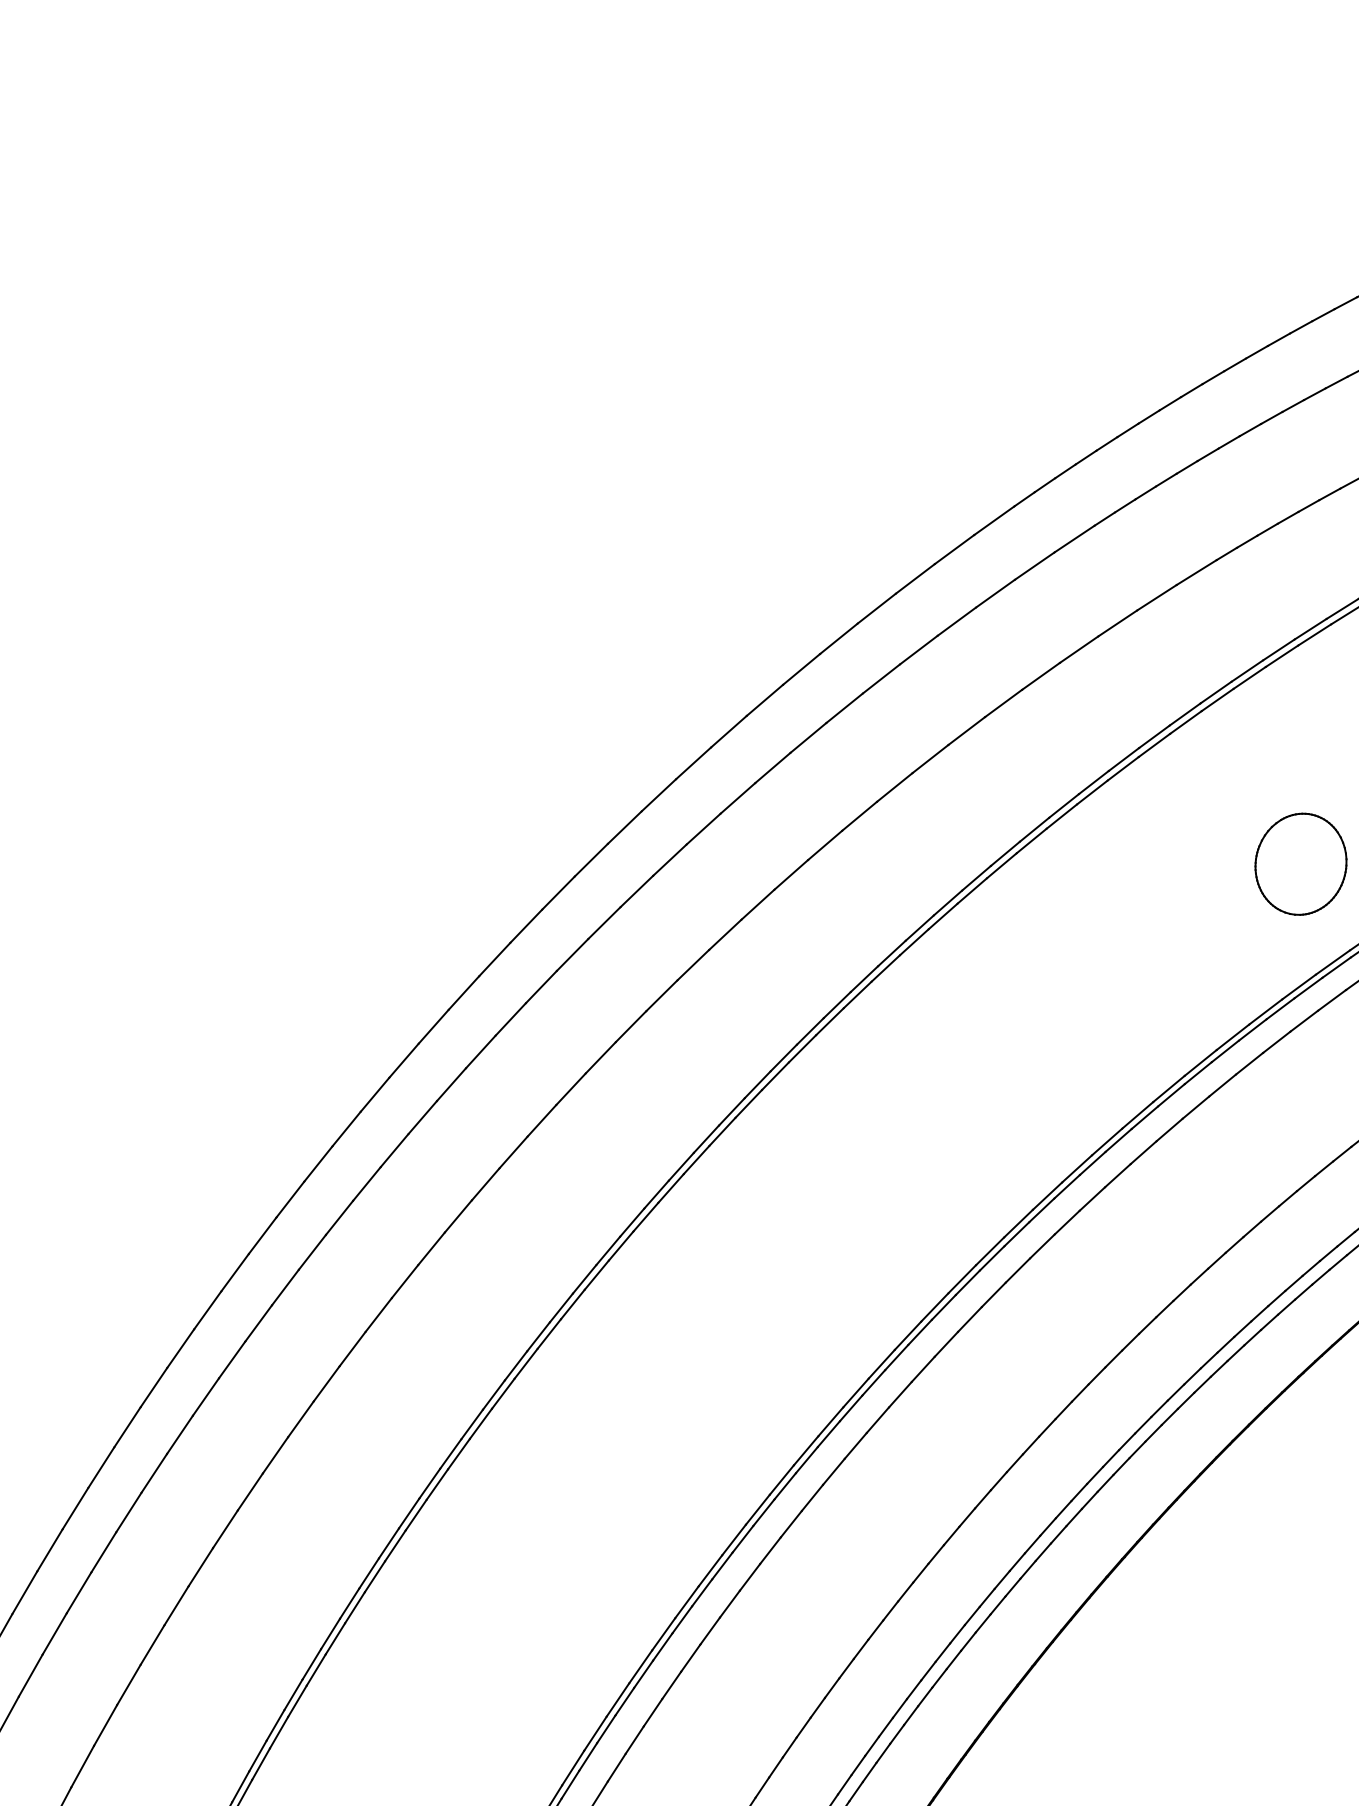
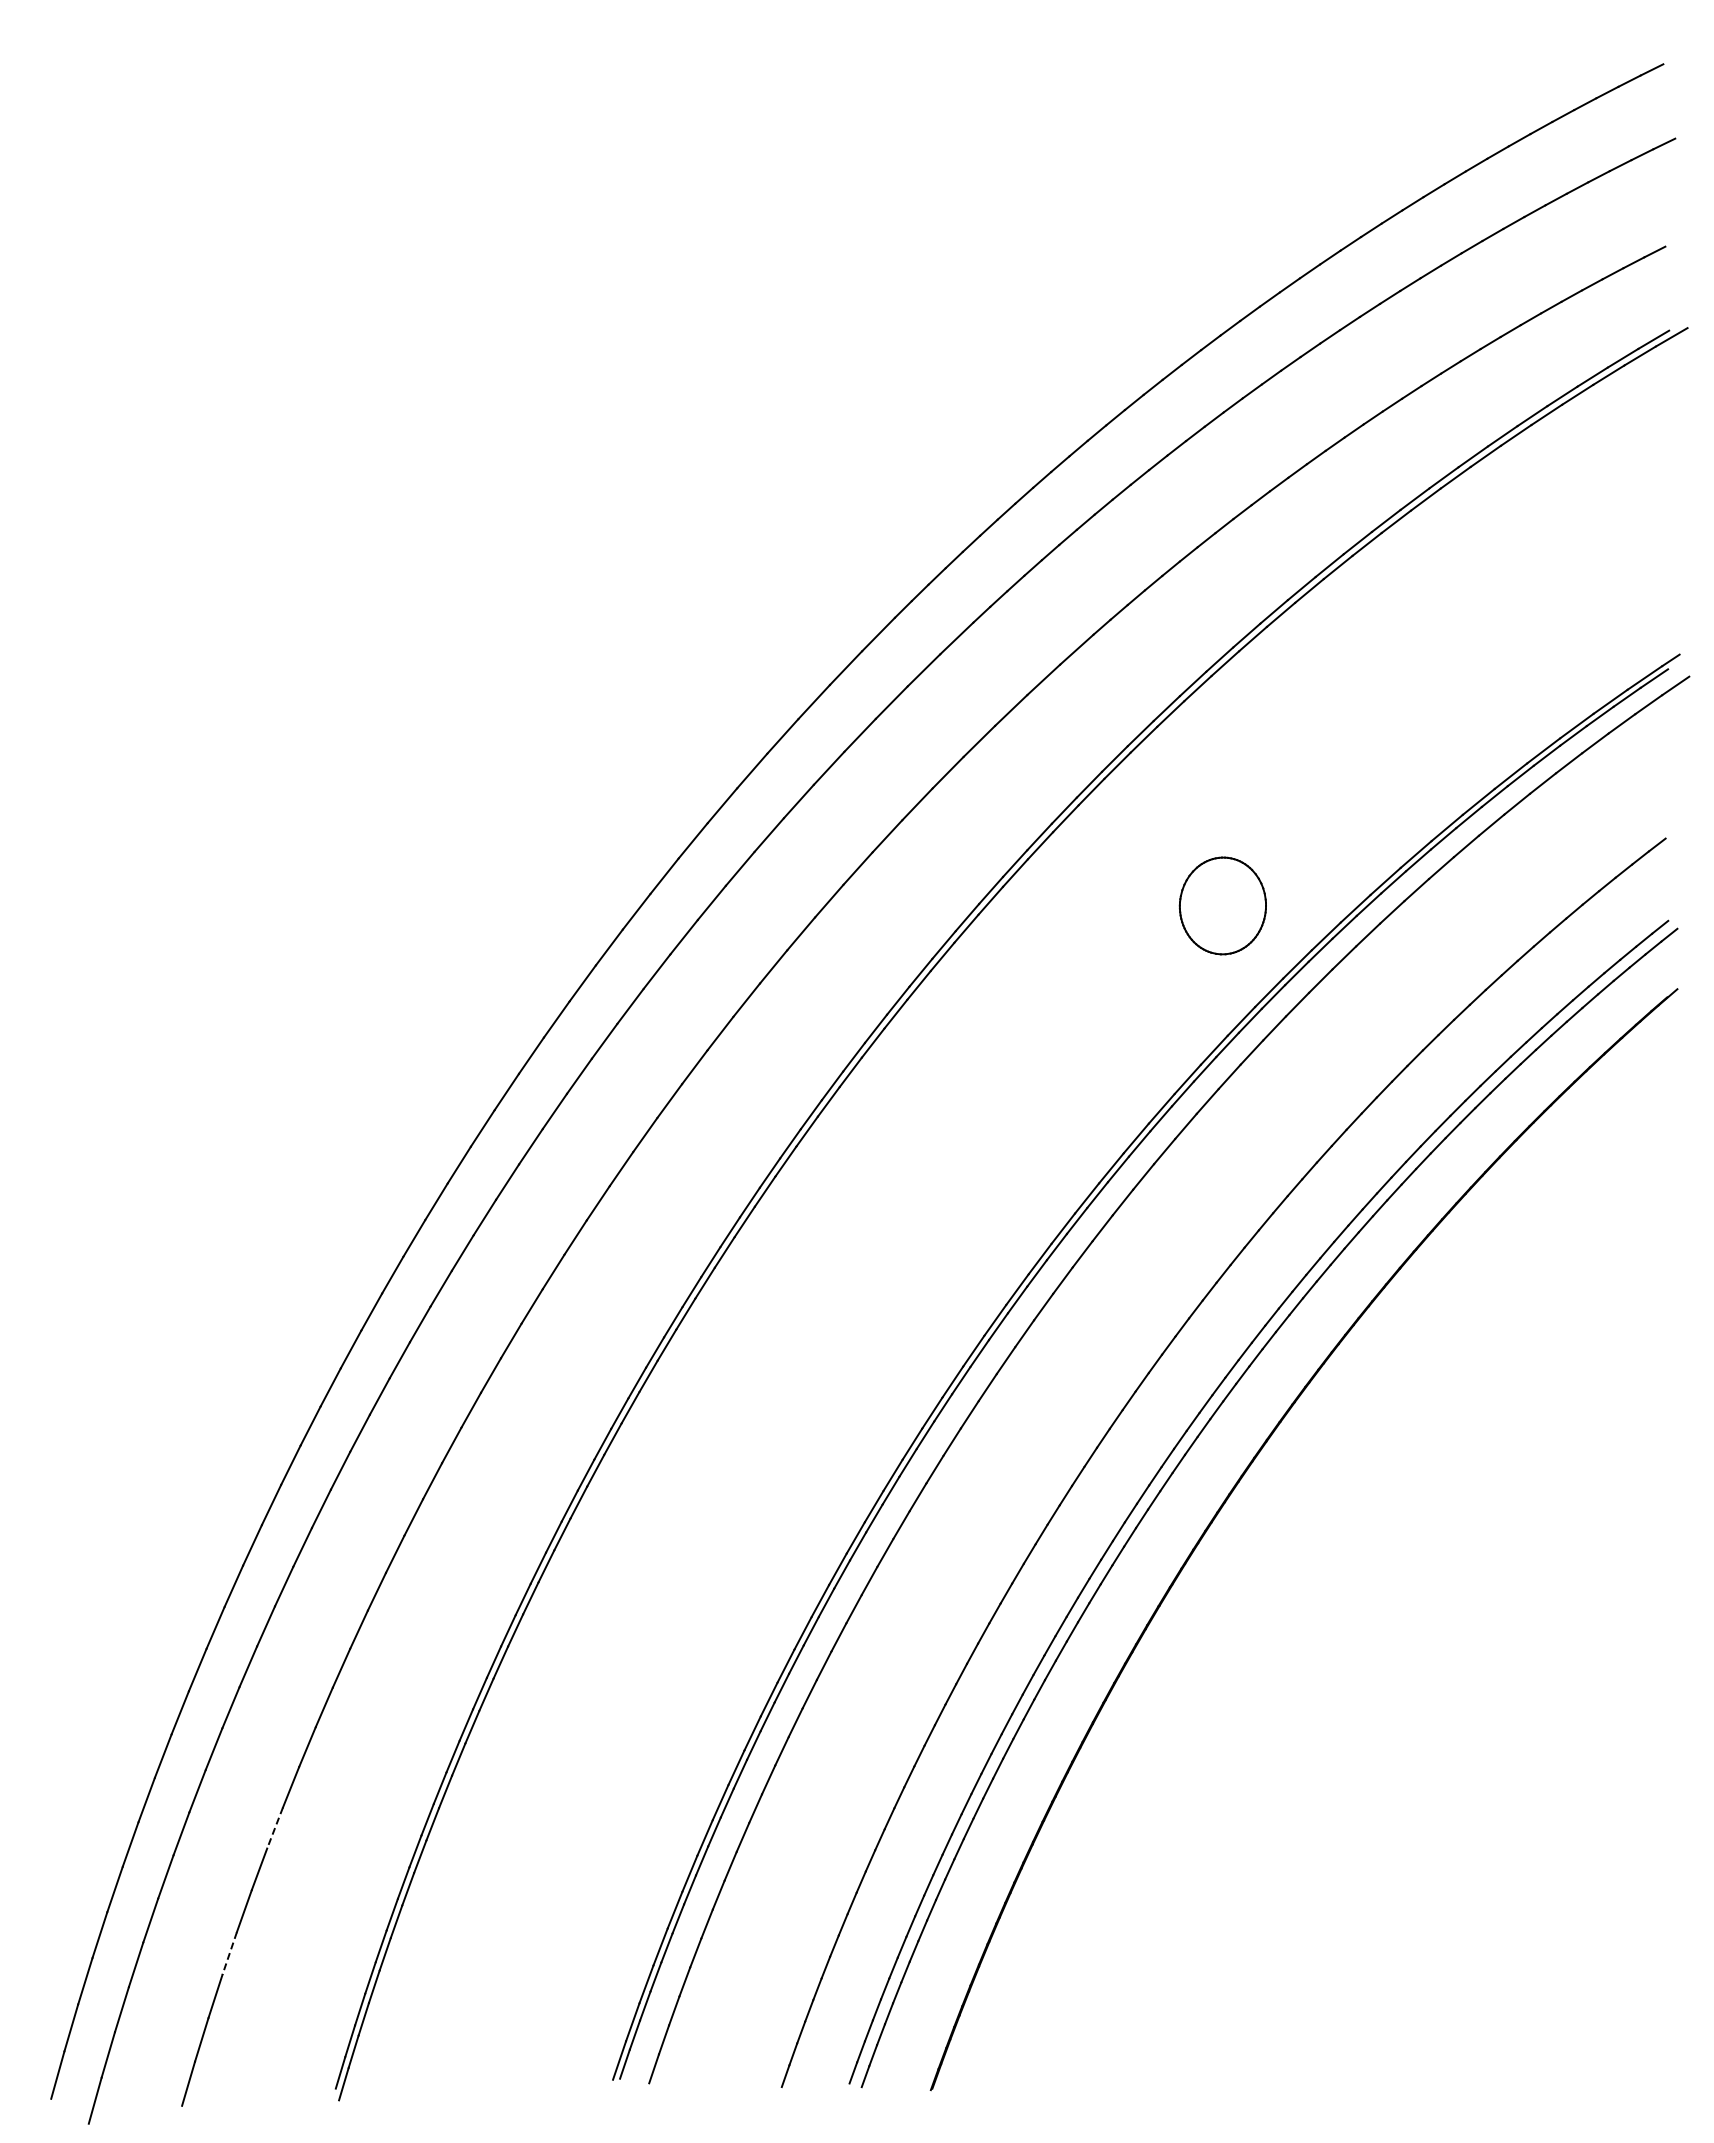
line: (152, 1645) -> (275, 1828), solid -> dashed
line: (82, 1766) -> (229, 1953), solid -> dashed

